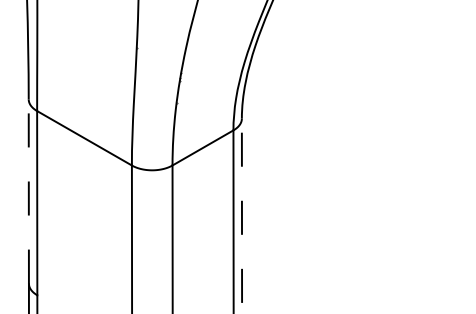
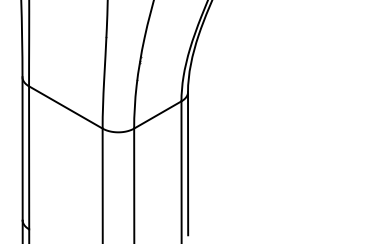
line: (28, 191) -> (22, 148), dashed -> solid
line: (241, 210) -> (187, 163), dashed -> solid

